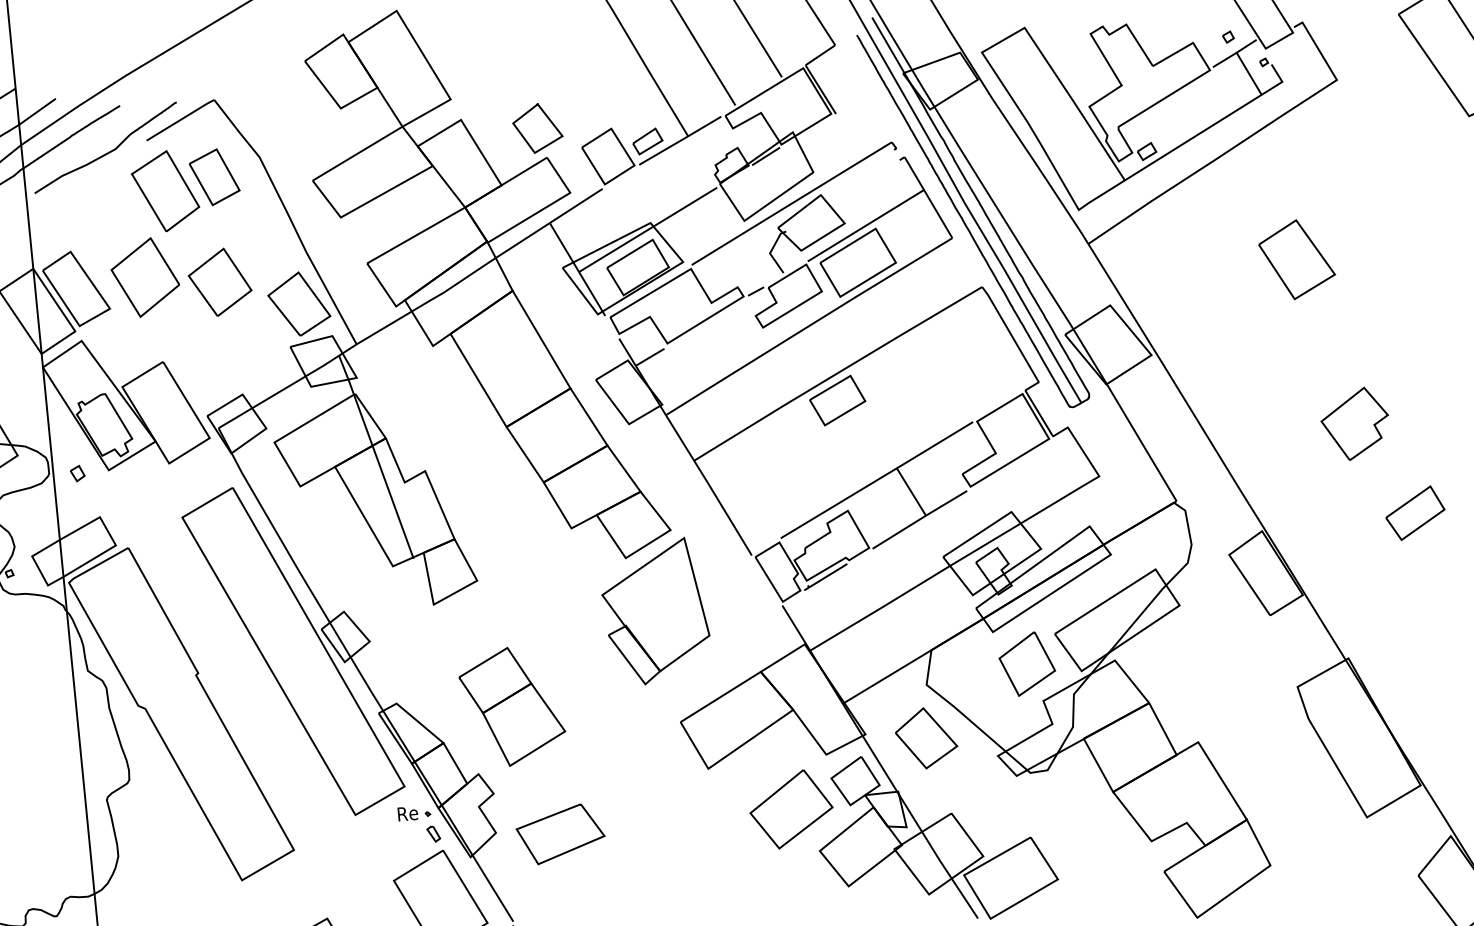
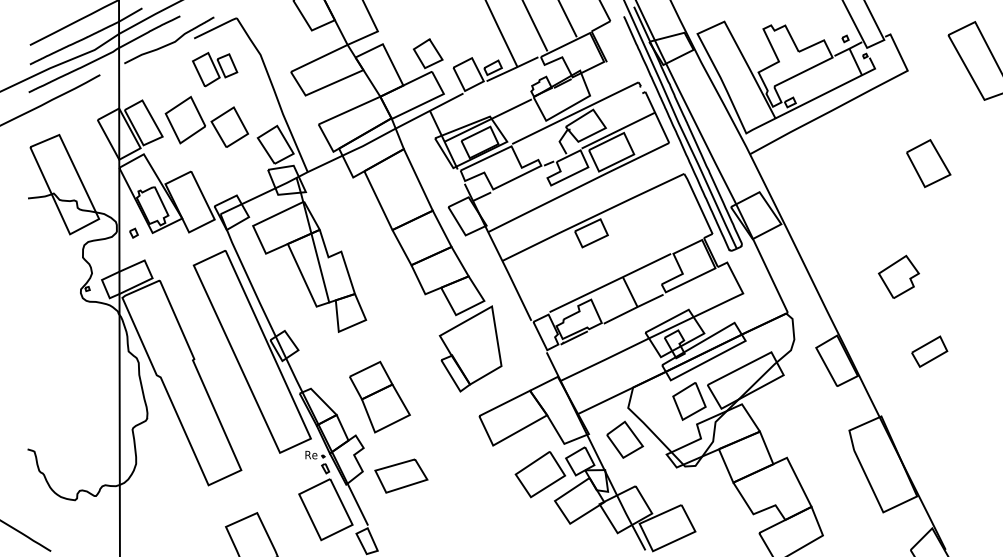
part: (185, 188) -> (214, 69), size x0.7
part: (1296, 259) -> (928, 163), moved
part: (1415, 512) -> (929, 351), moved

